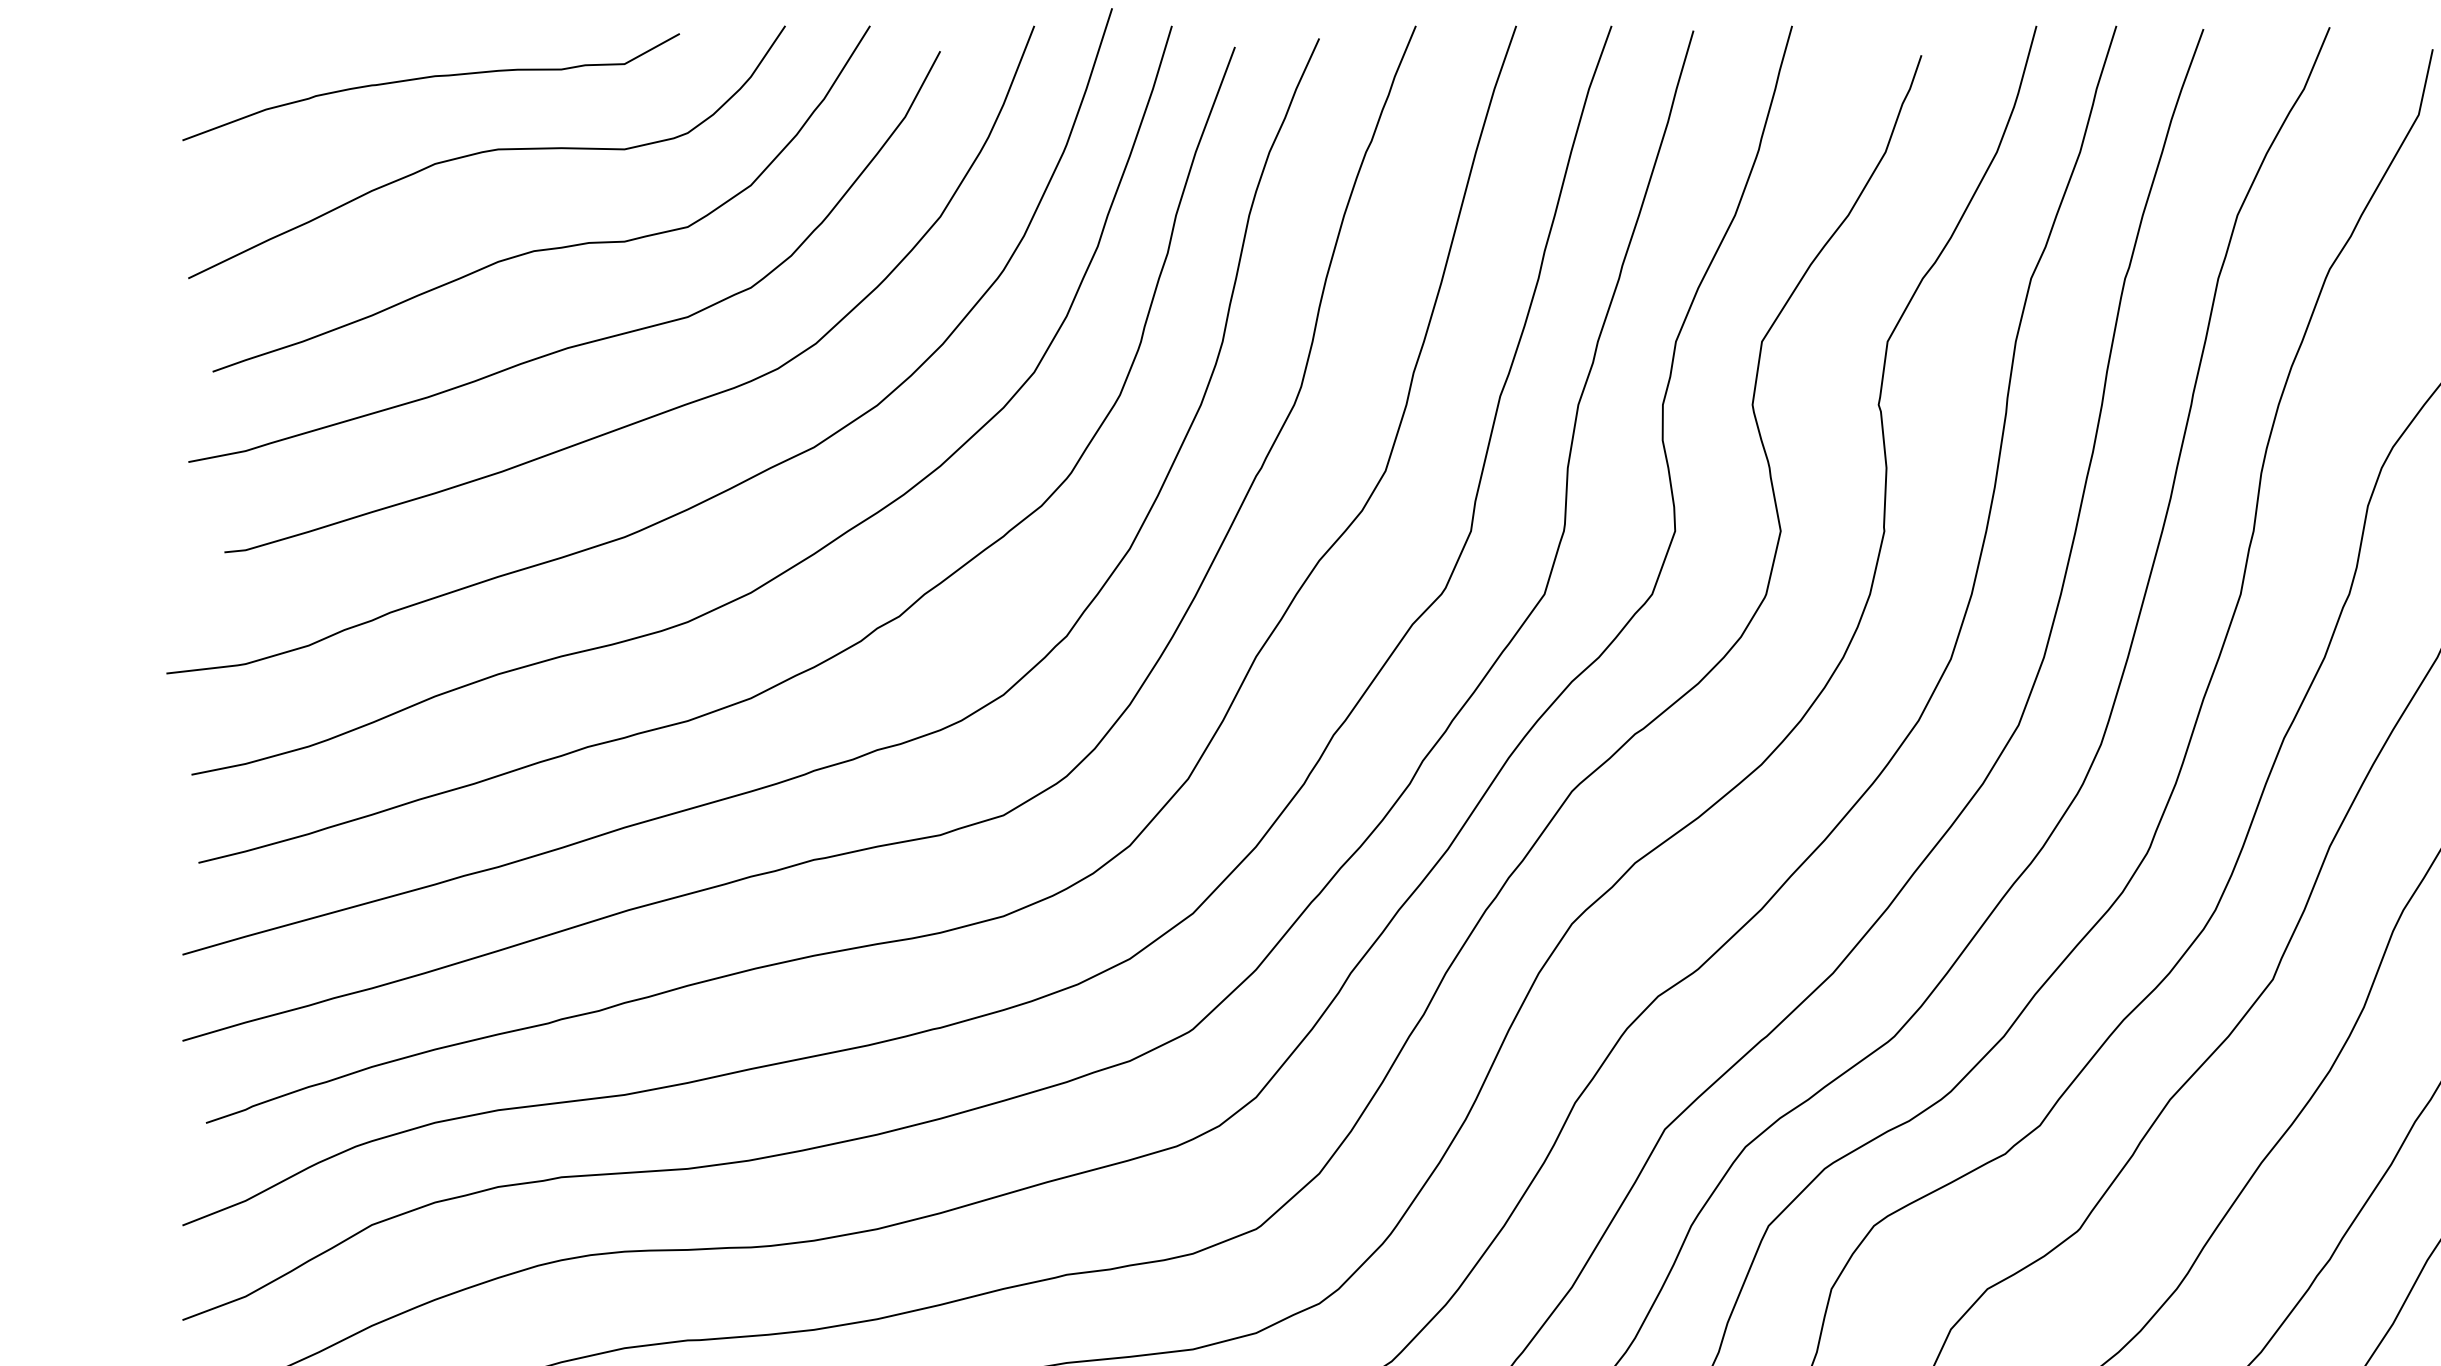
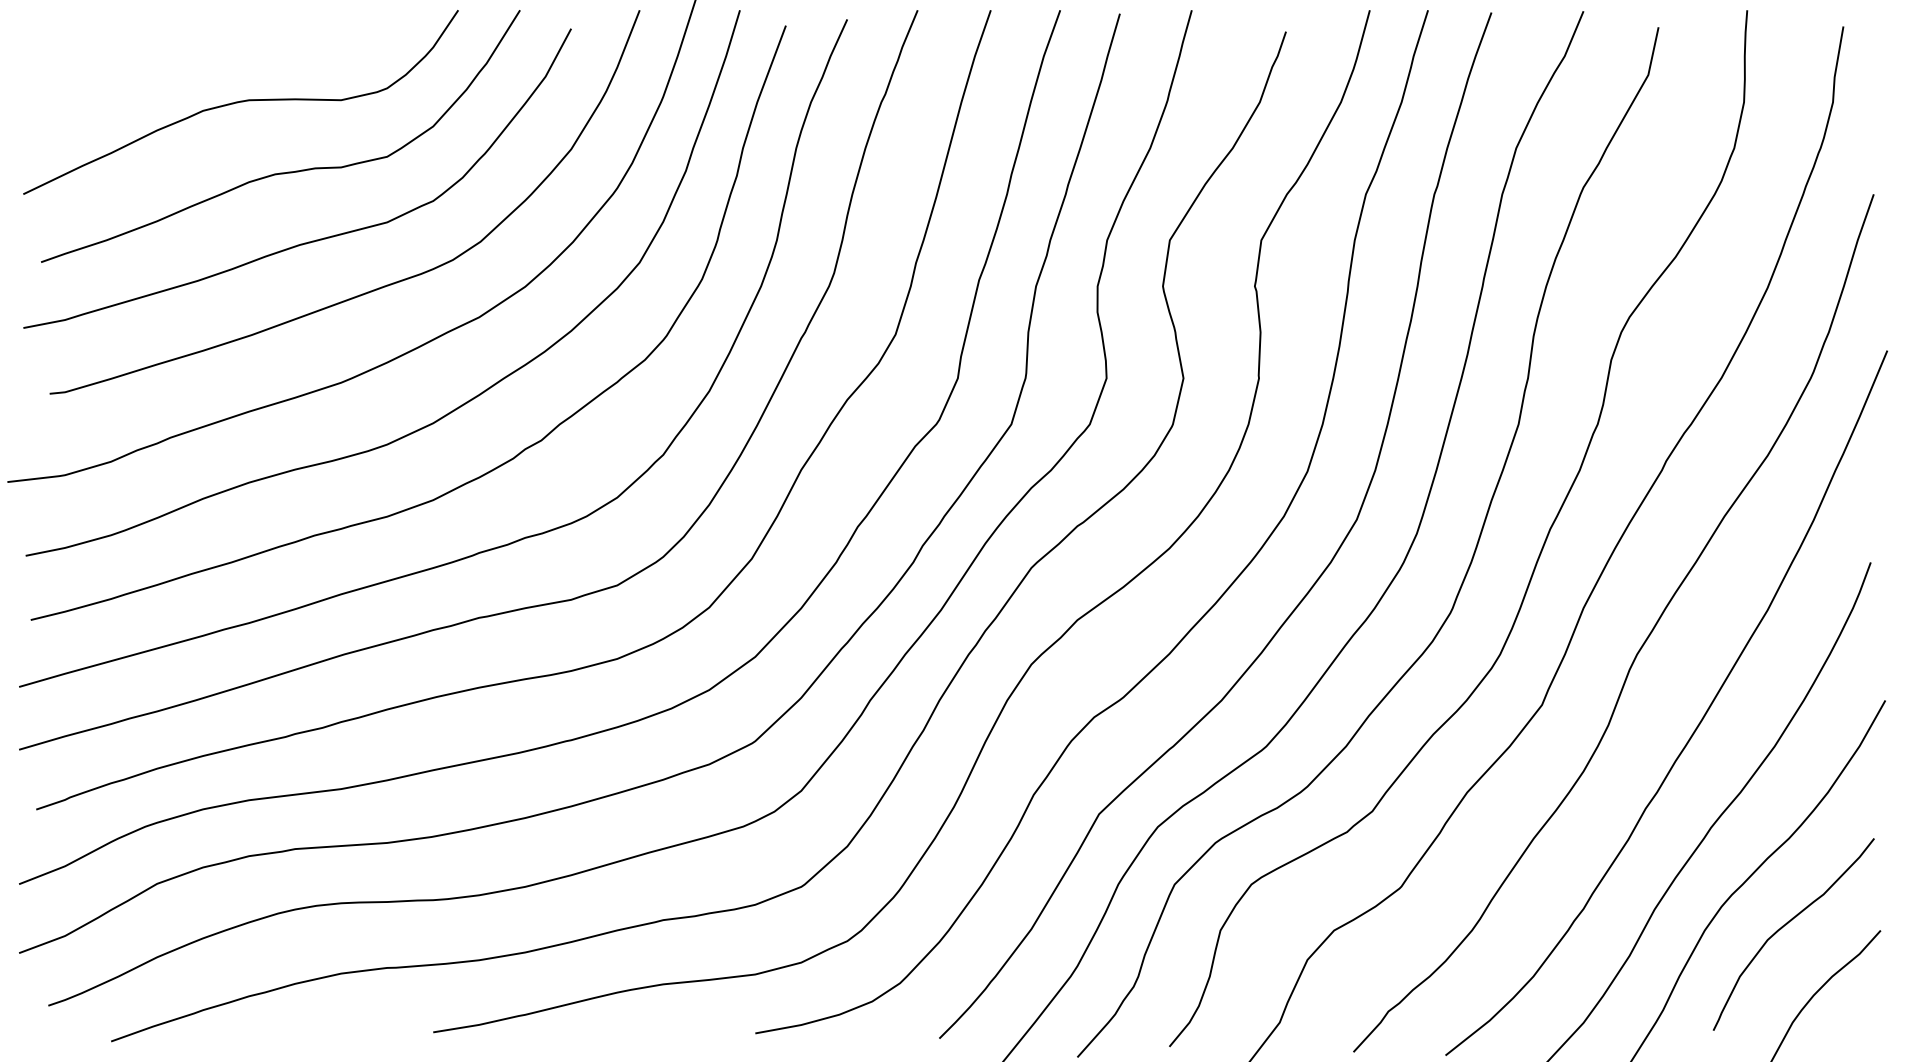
curve: (431, 78) -> (200, 48), removed

